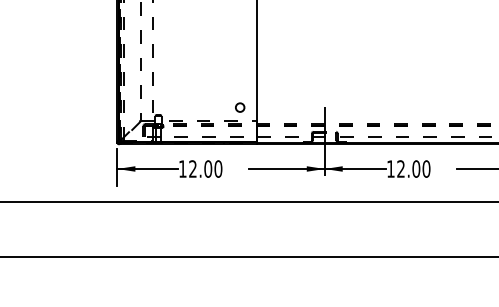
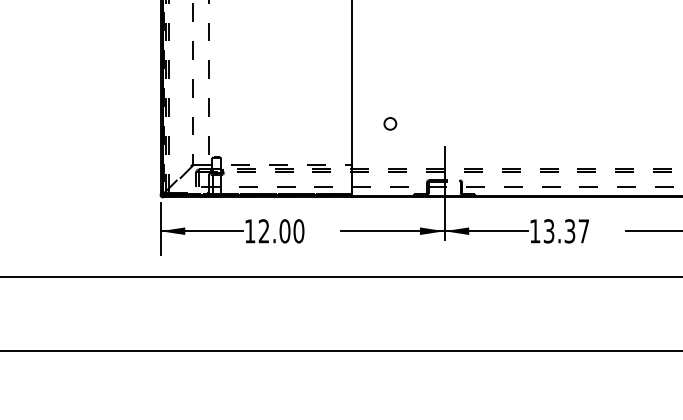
circle: (240, 107) -> (390, 123), moved
text: (413, 168) -> (566, 230), 12.00 -> 13.37

